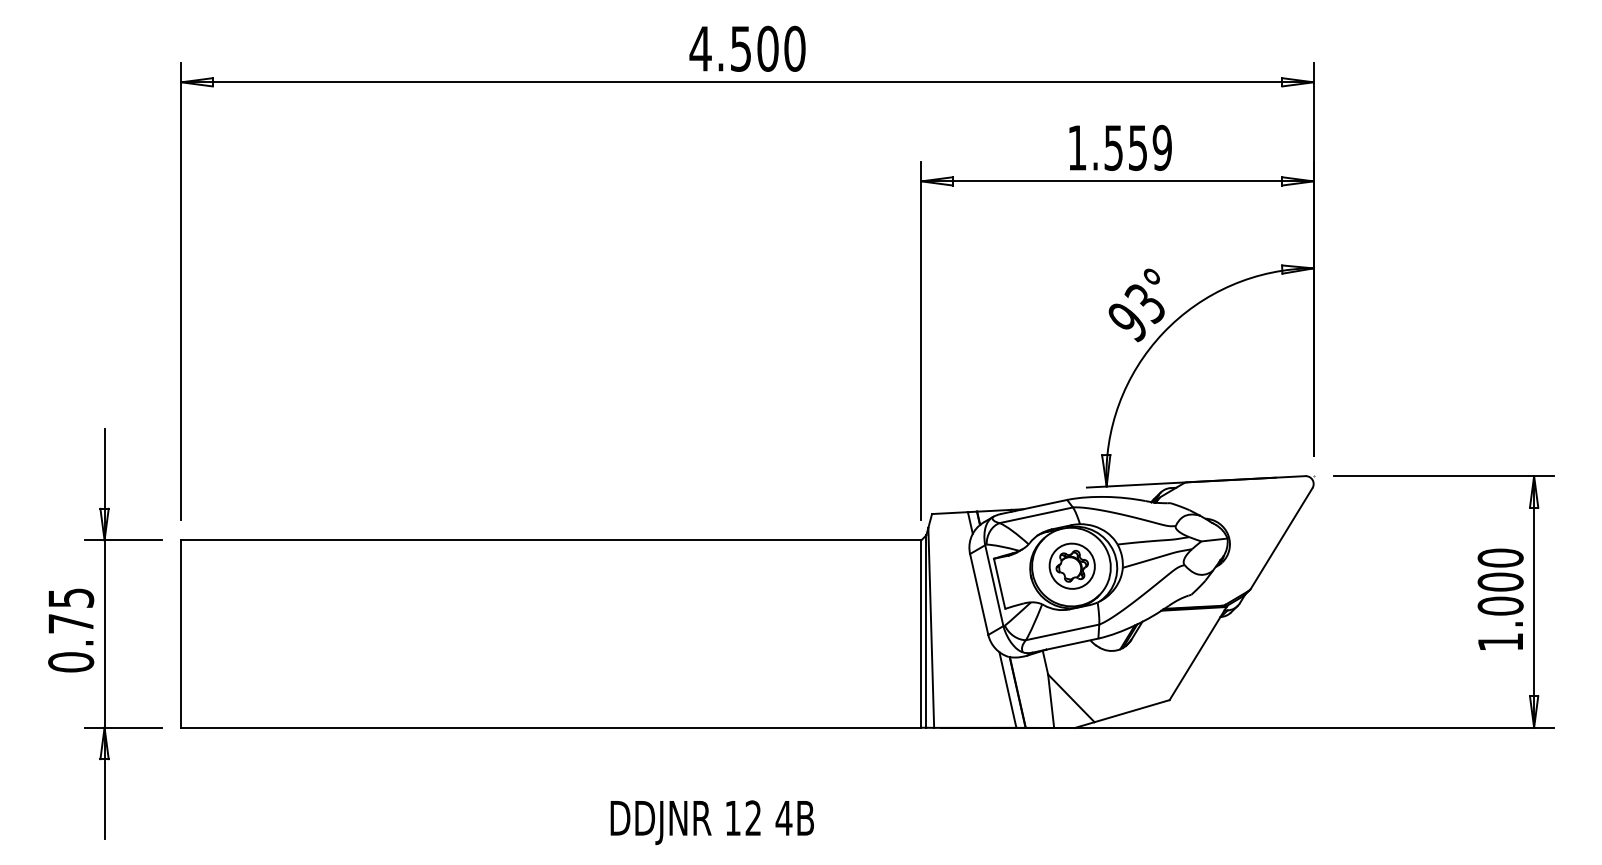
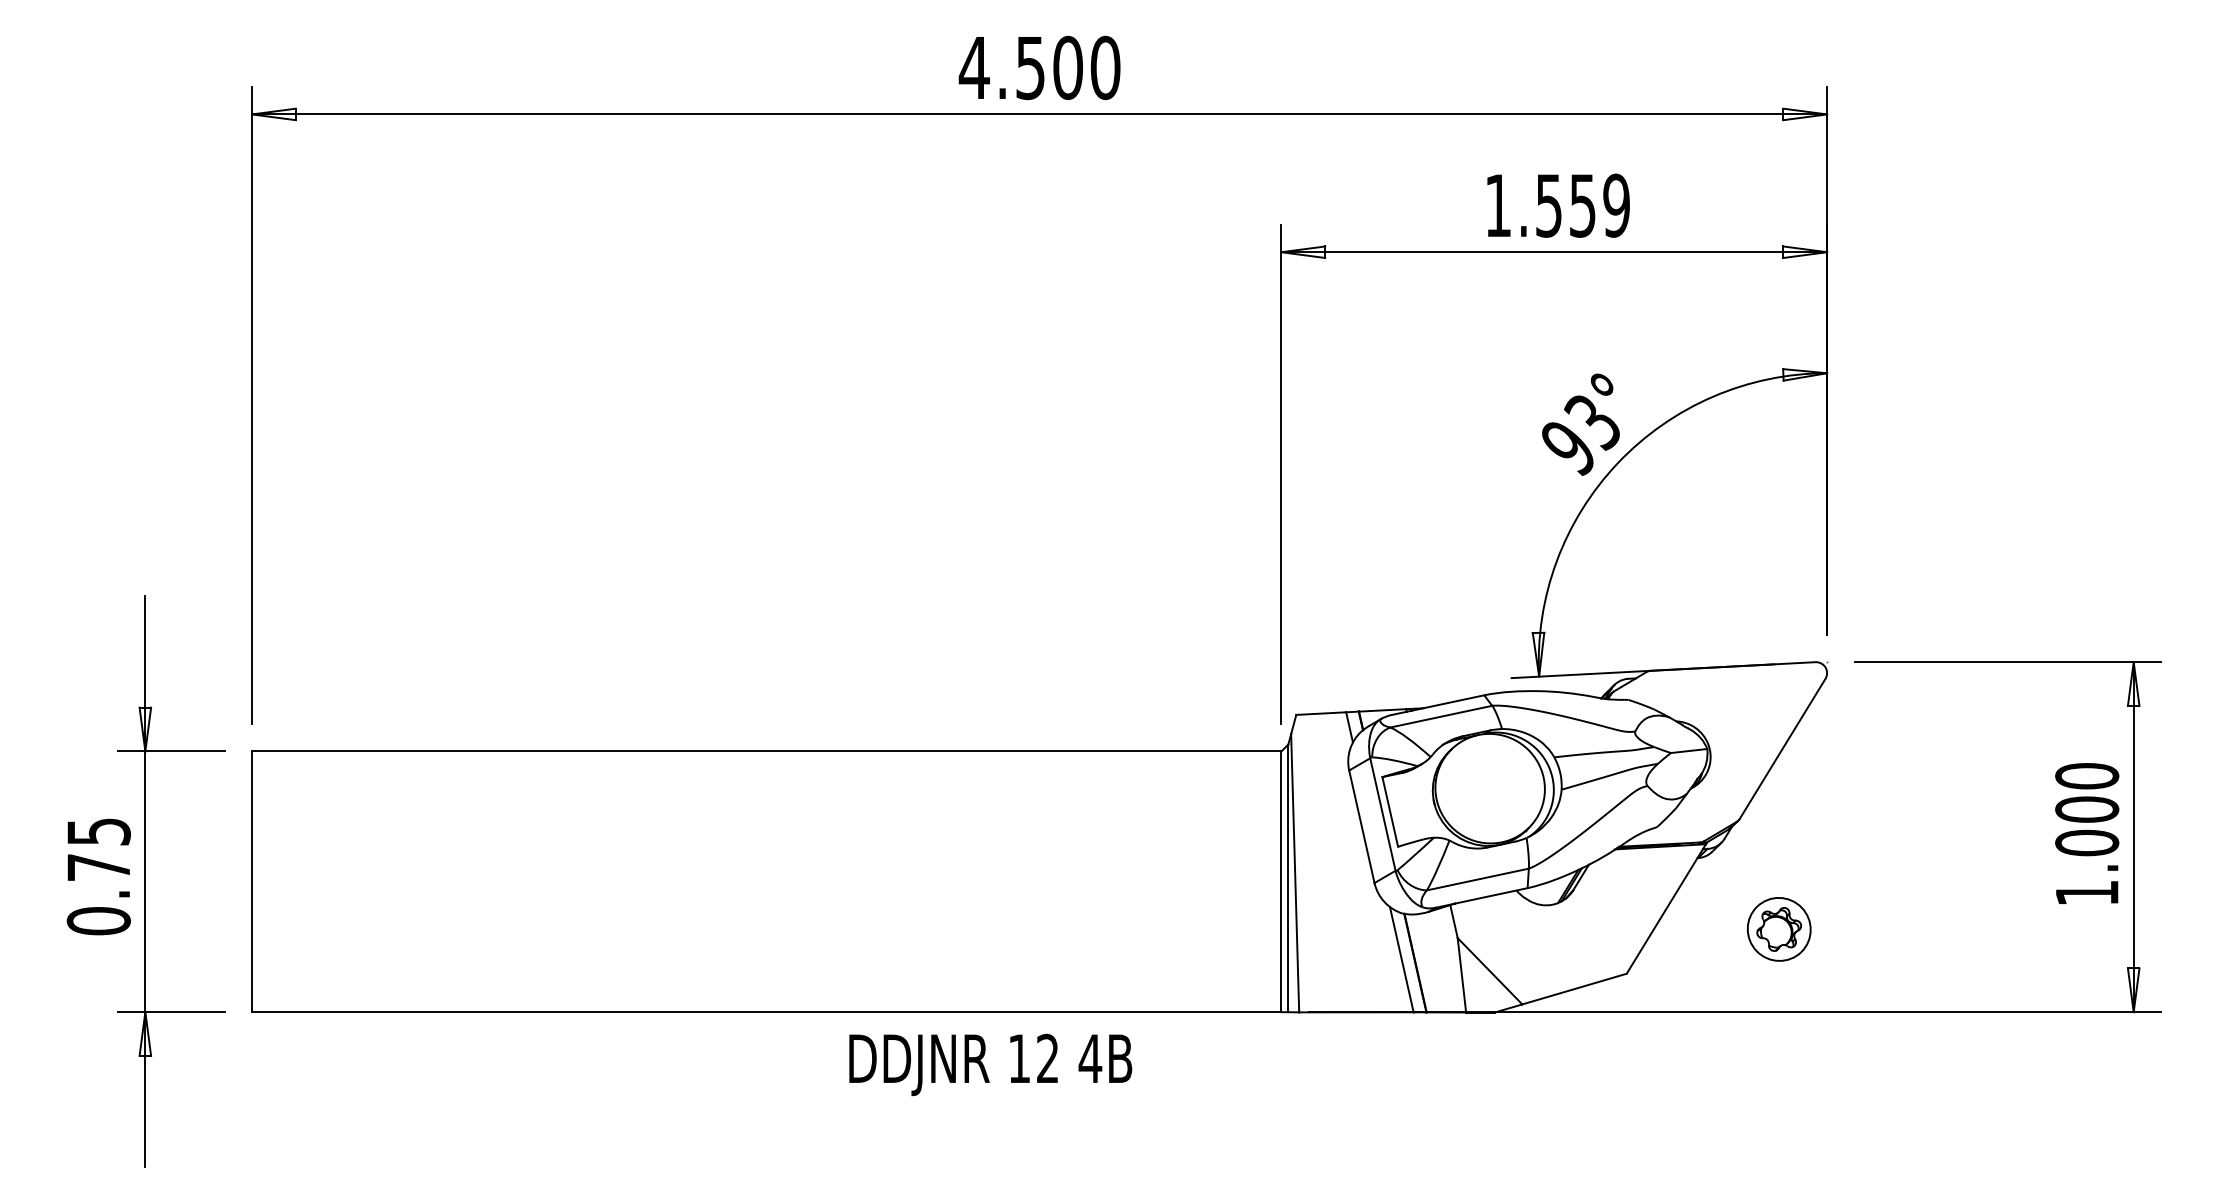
part: (1071, 565) -> (1778, 928), moved
text: (711, 822) -> (989, 1064), moved

